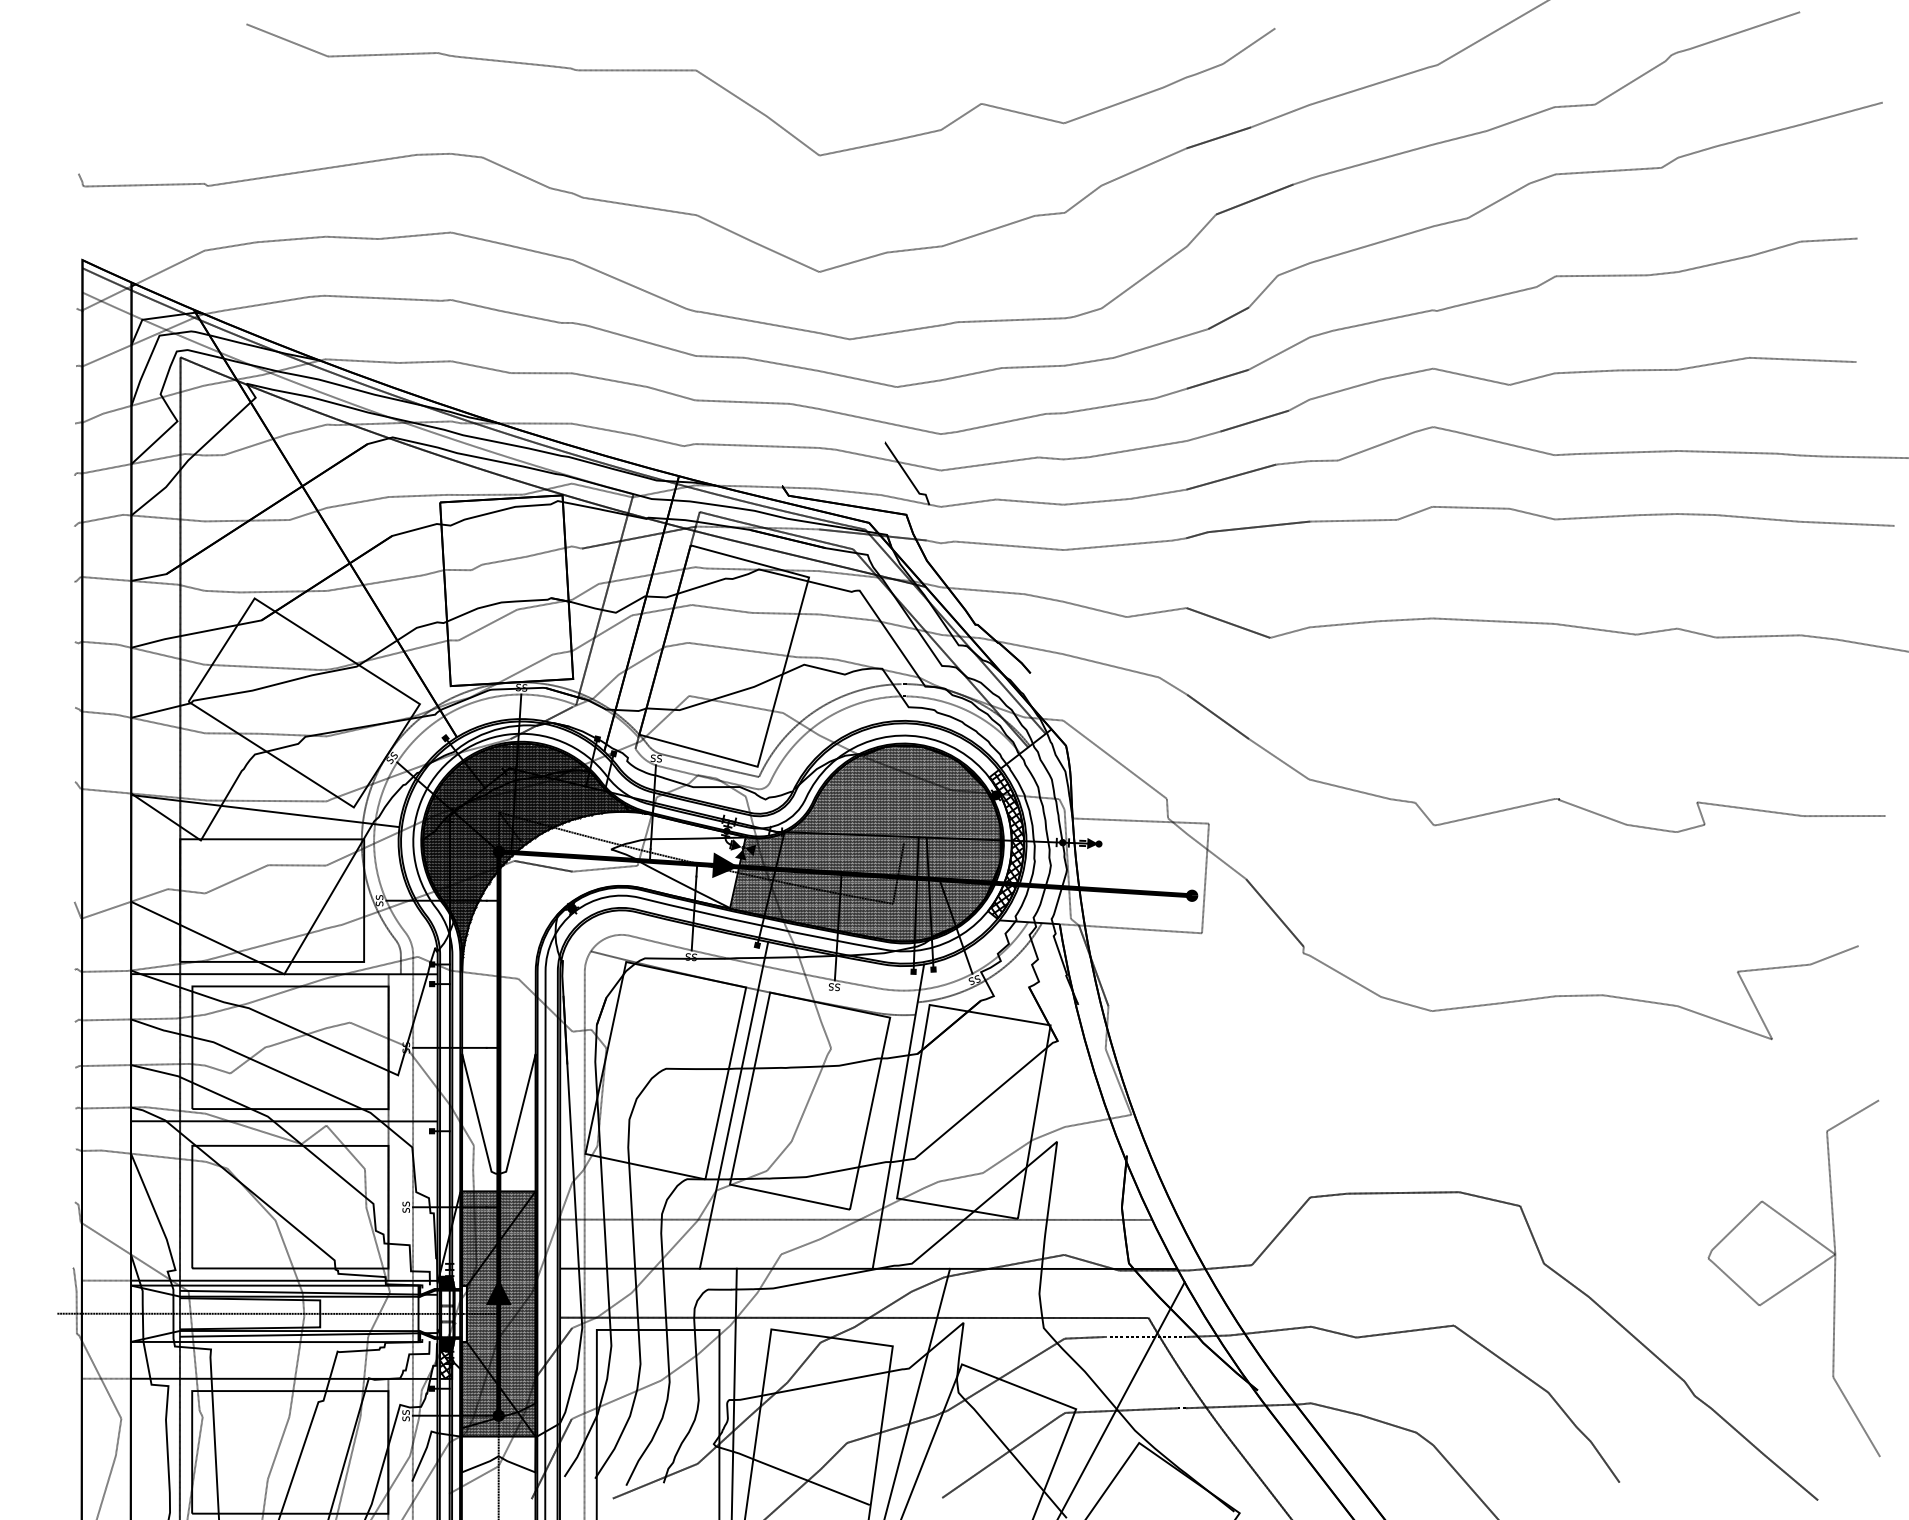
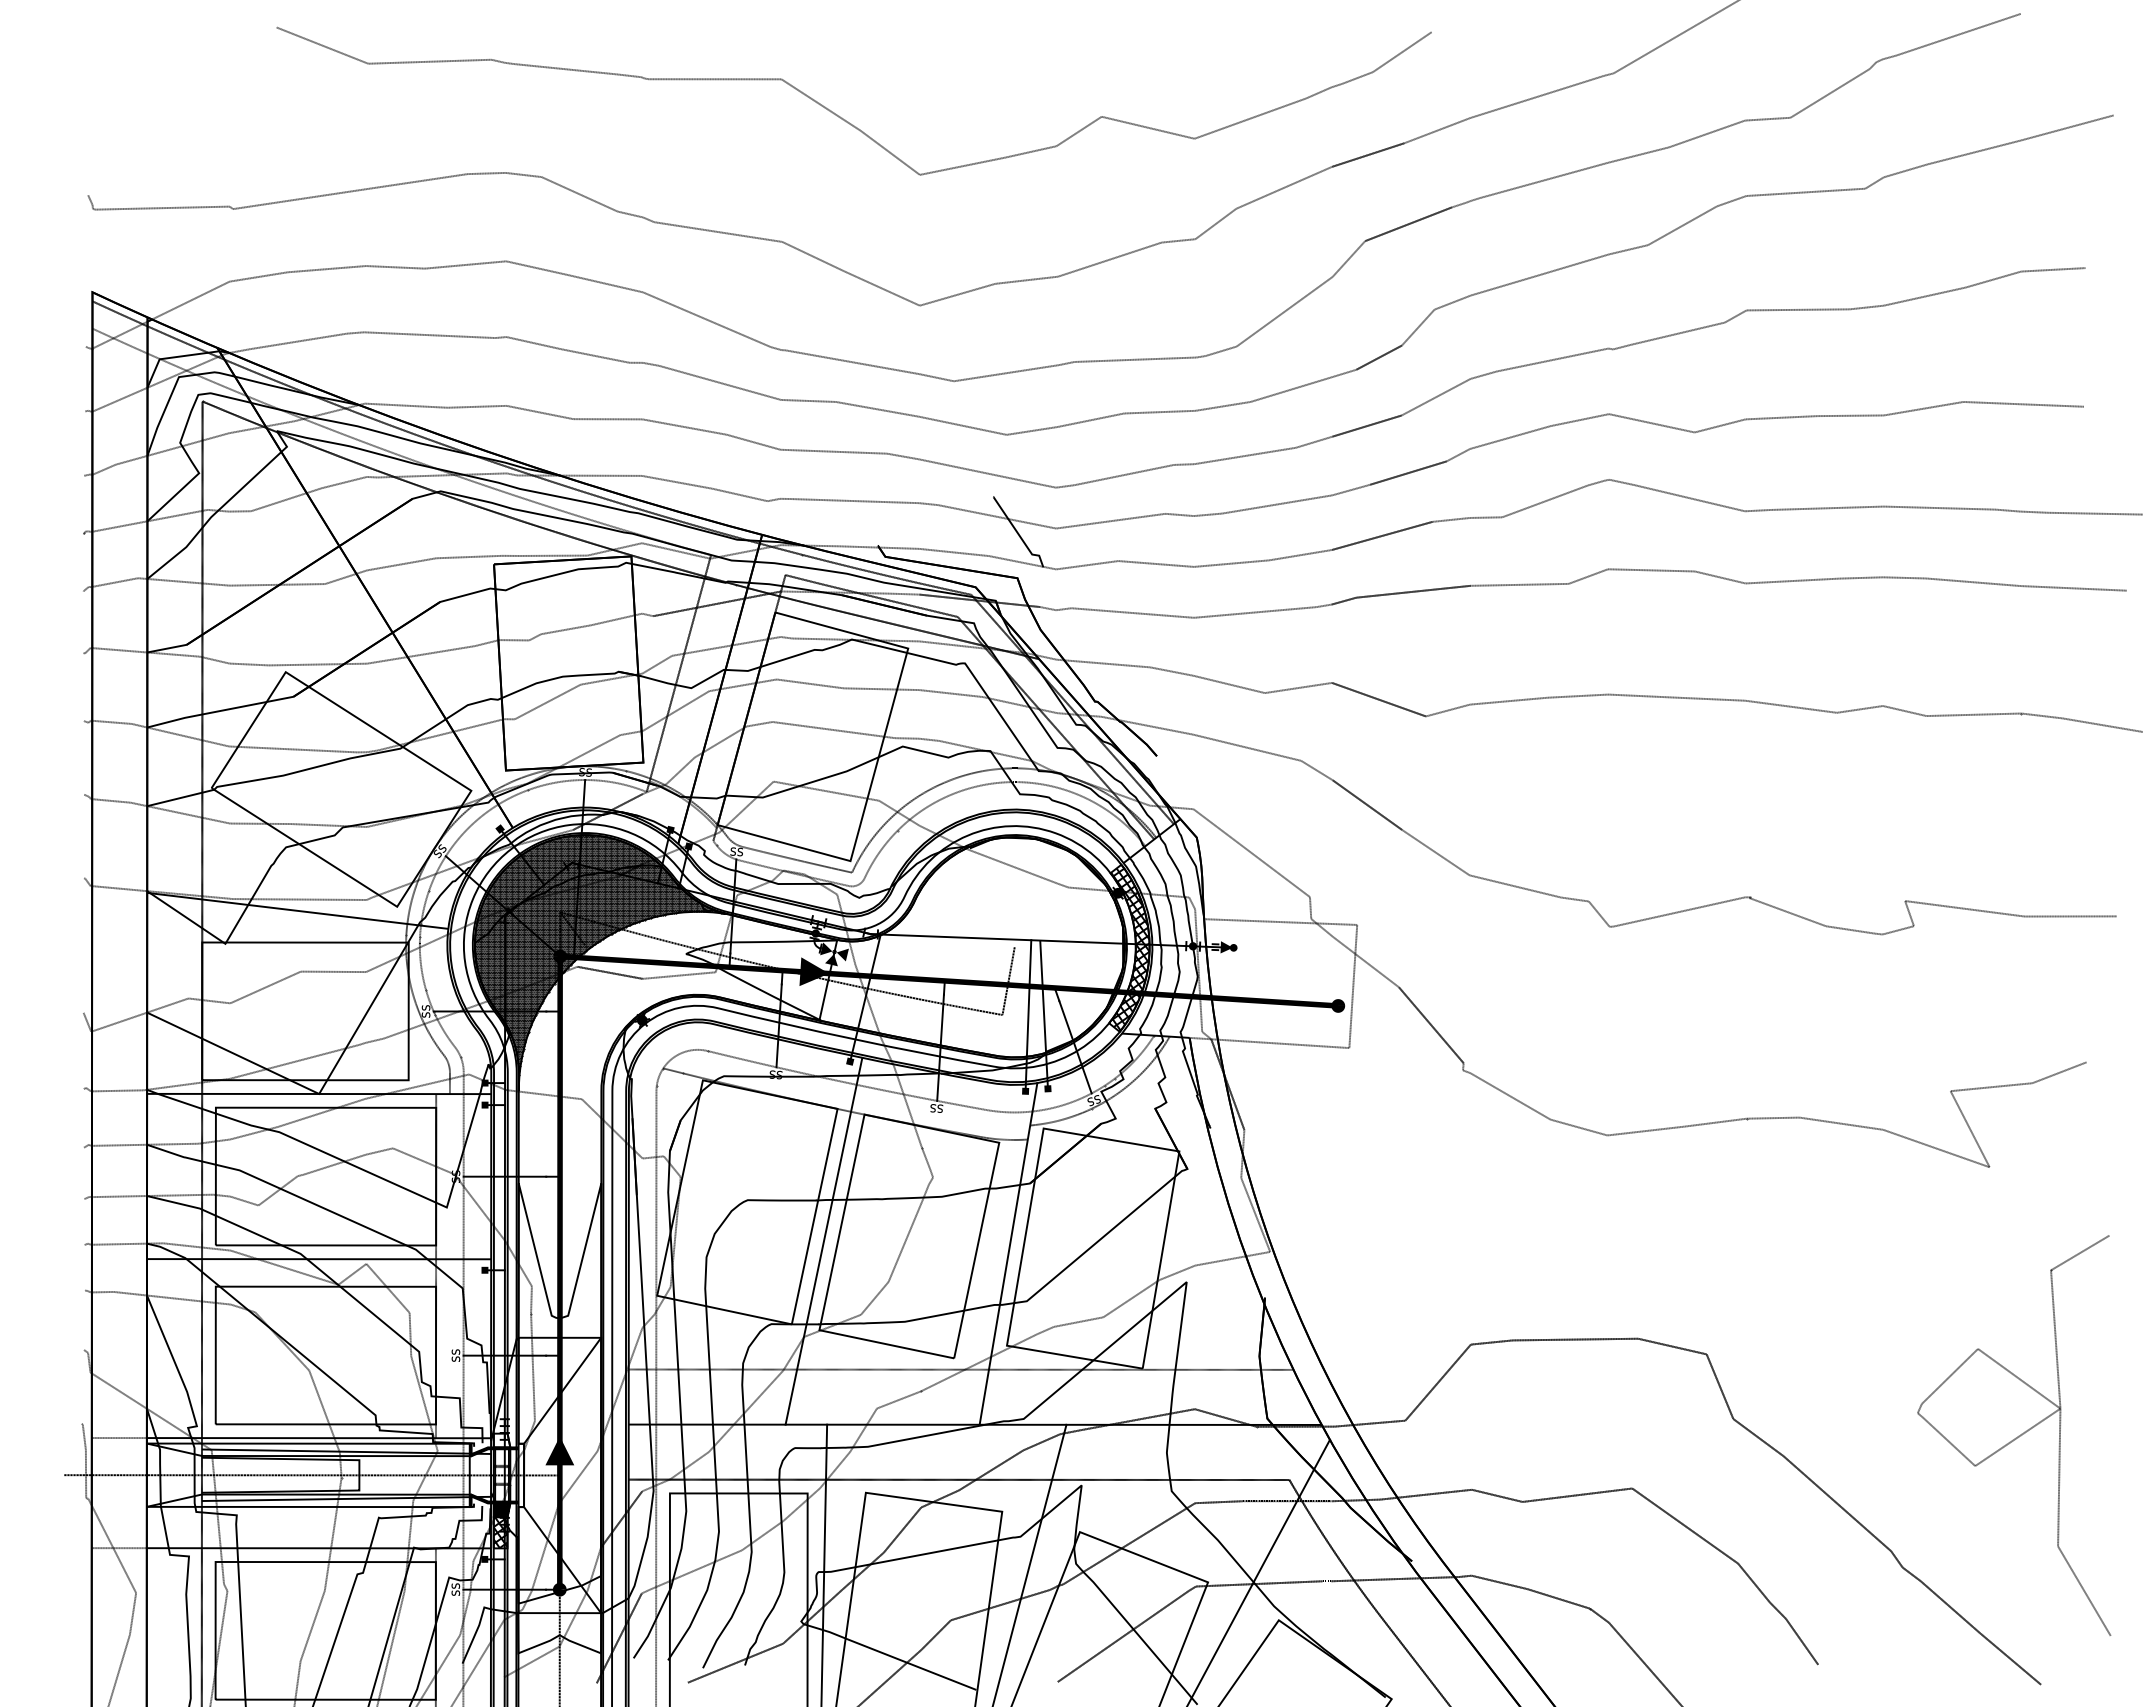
hatch: (866, 842) -> (972, 946), removed
hatch: (446, 1282) -> (501, 1440), removed
hatch: (499, 1313) -> (560, 1474), removed

